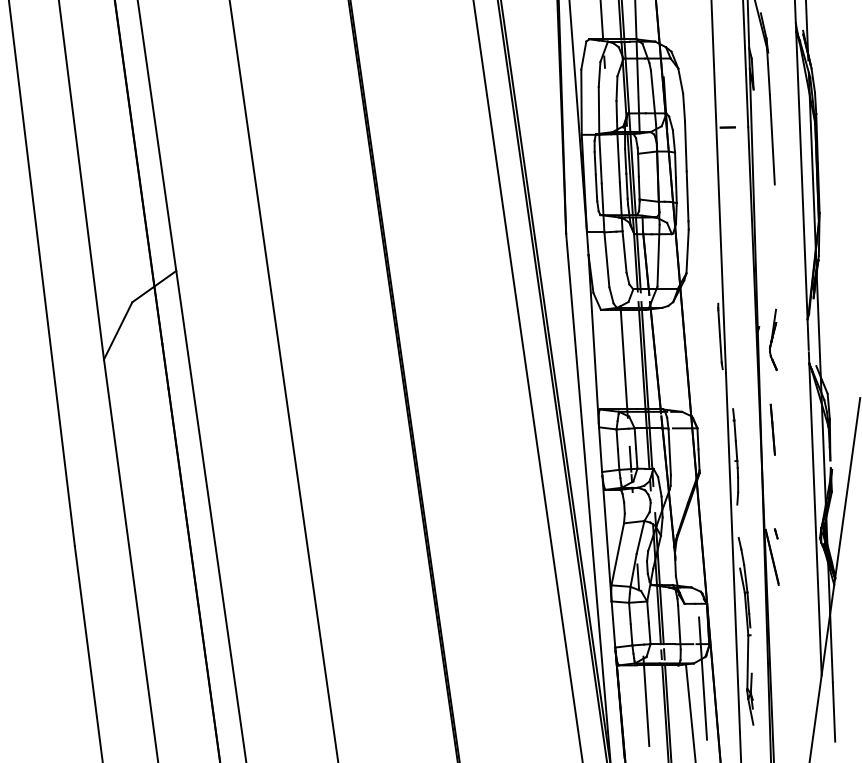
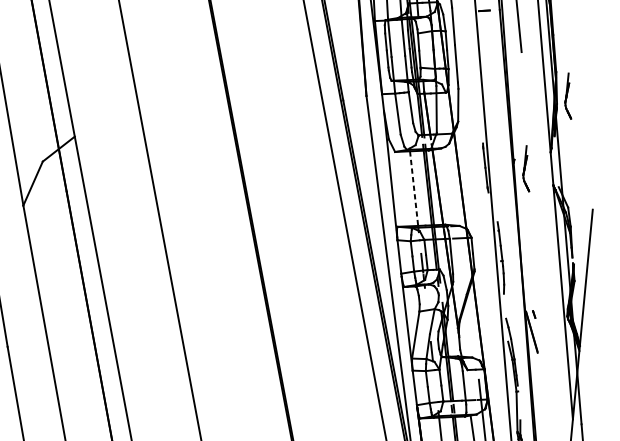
part: (832, 245) -> (566, 95), added
line: (624, 359) -> (414, 188), solid -> dashed
line: (772, 429) -> (527, 236), removed

